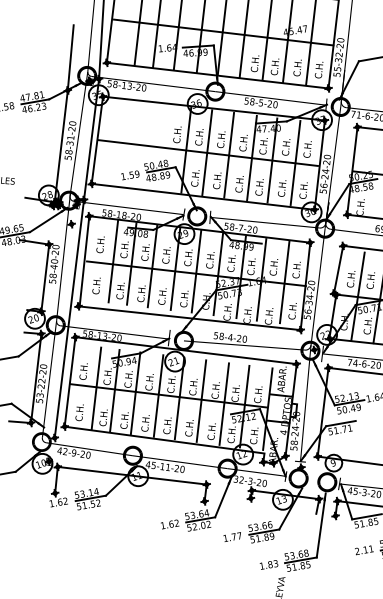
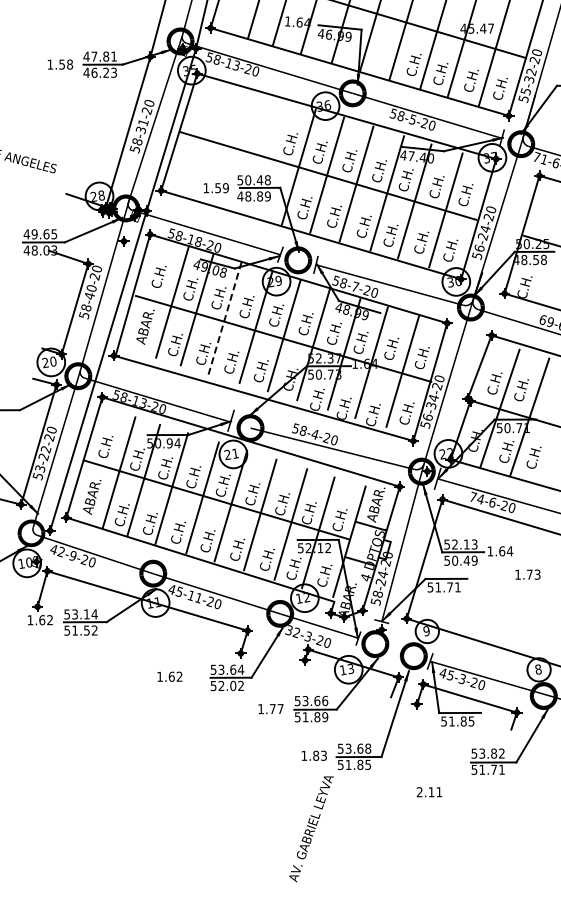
line: (152, 266) -> (225, 318), solid -> dashed
text: (97, 281) -> (145, 326), C.H. -> ABAR.
text: (80, 409) -> (92, 497), C.H. -> ABAR.
text: (169, 524) -> (169, 676), moved
text: (364, 550) -> (429, 792), moved

